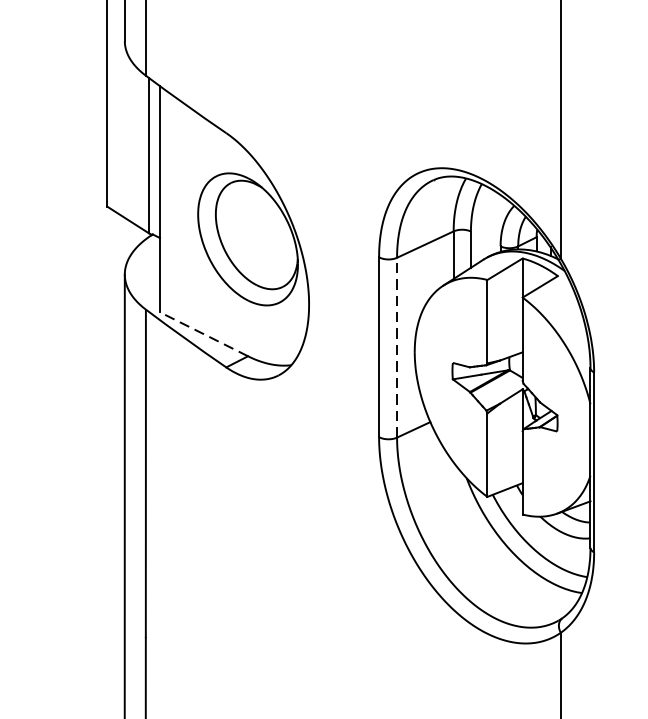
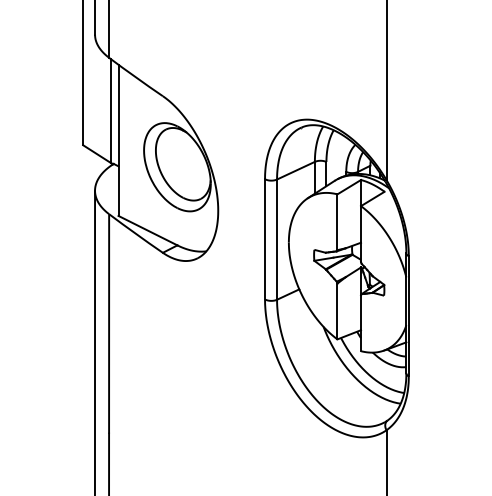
line: (203, 334) -> (147, 230), dashed -> solid
line: (397, 347) -> (277, 239), dashed -> solid

